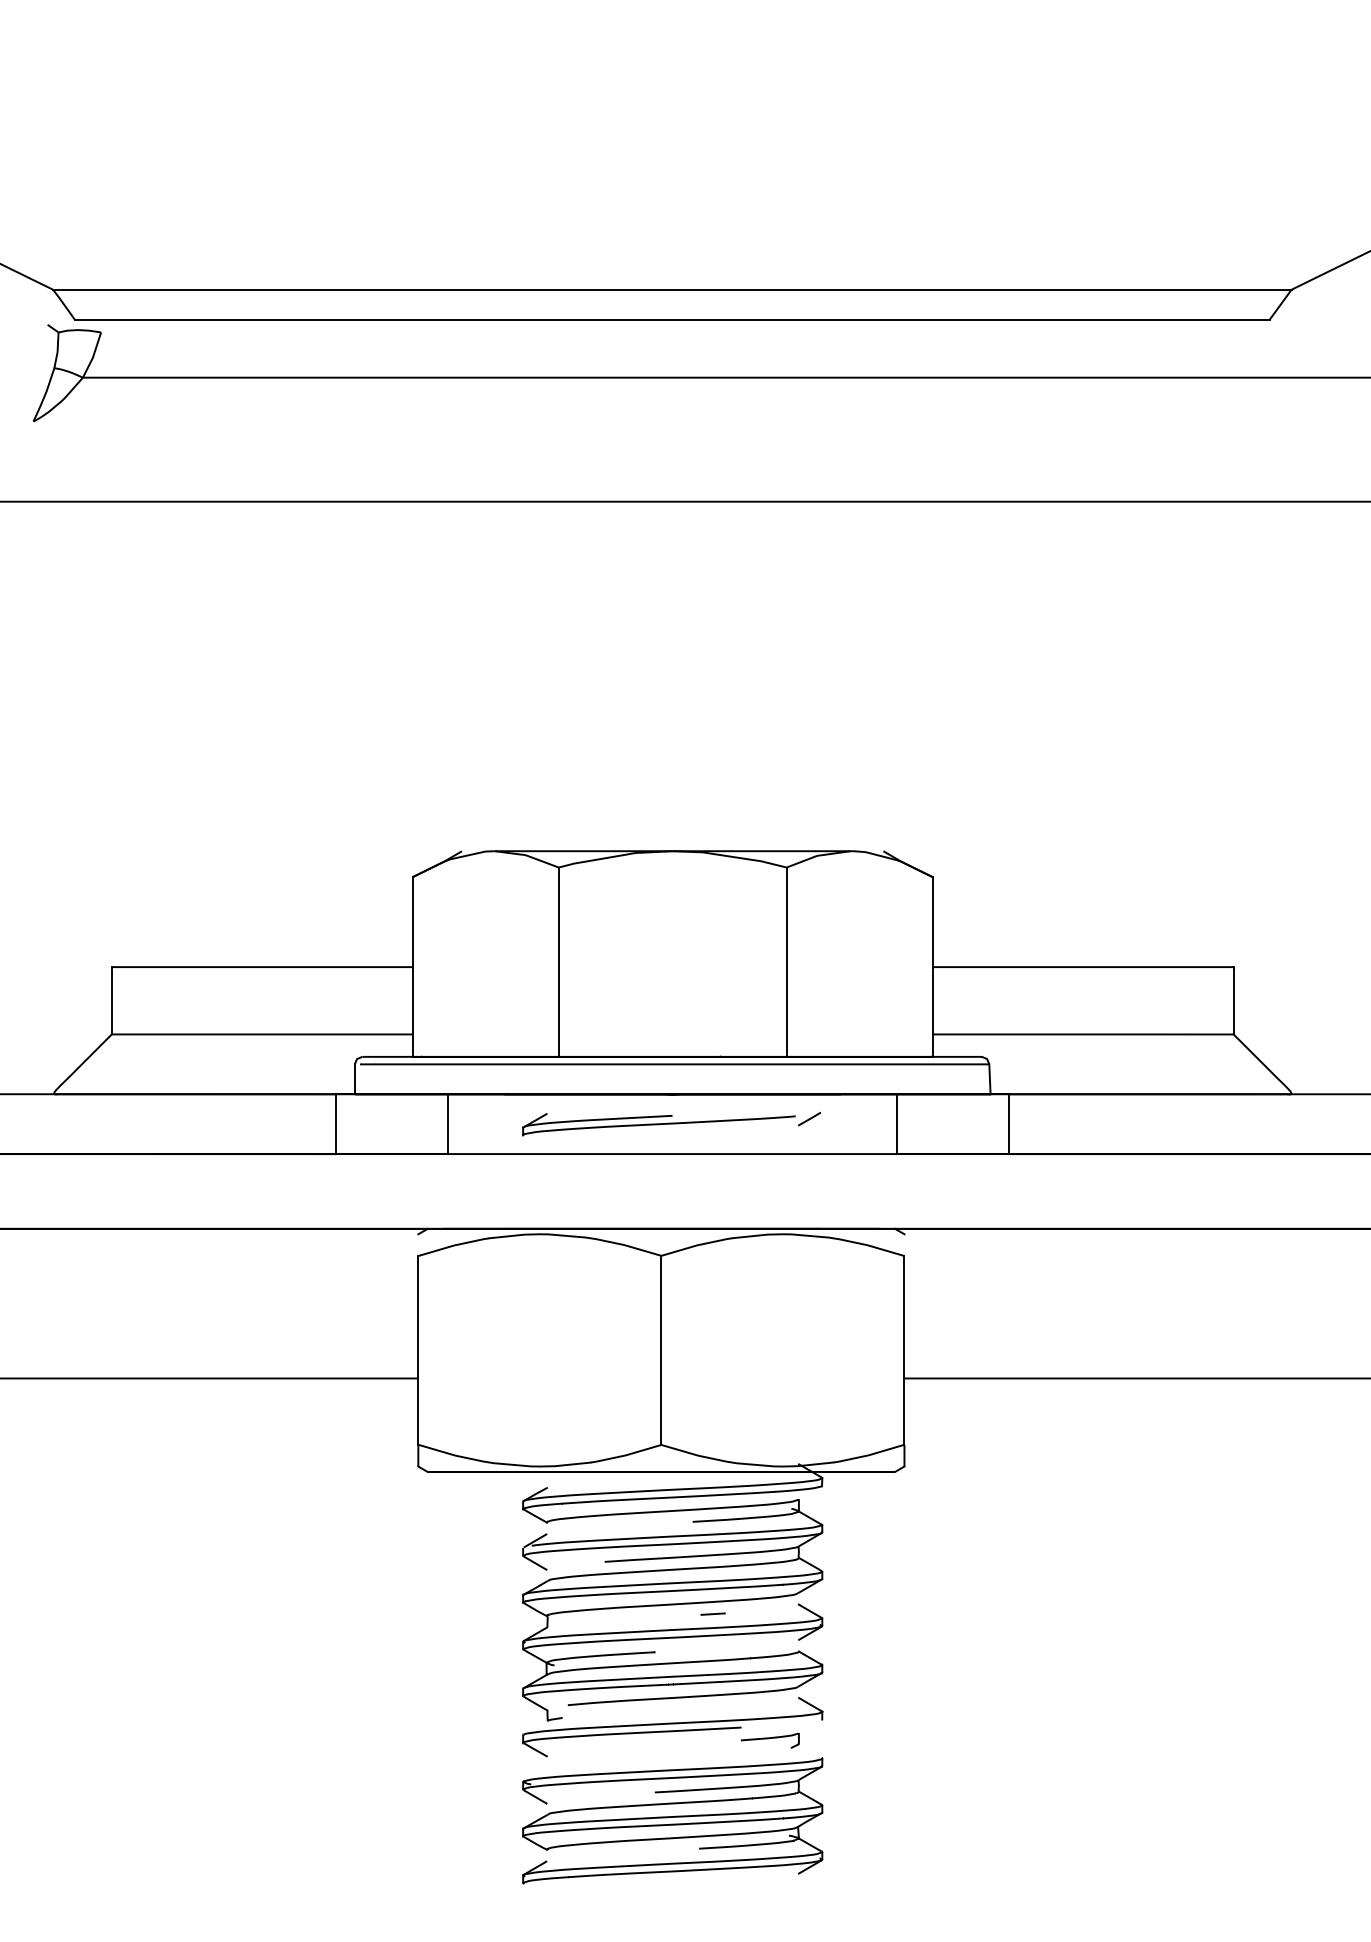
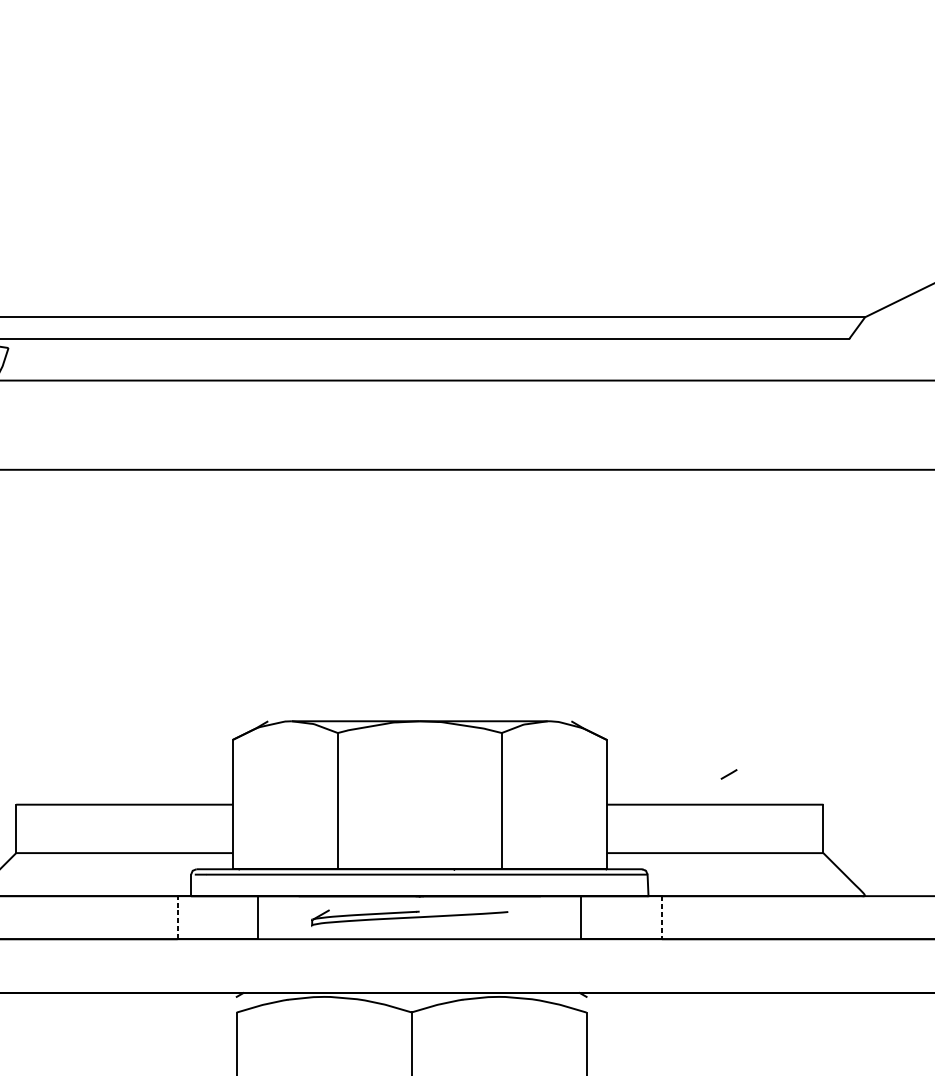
line: (809, 1118) -> (729, 774), moved
line: (336, 1124) -> (177, 917), solid -> dashed
line: (1009, 1124) -> (662, 917), solid -> dashed

